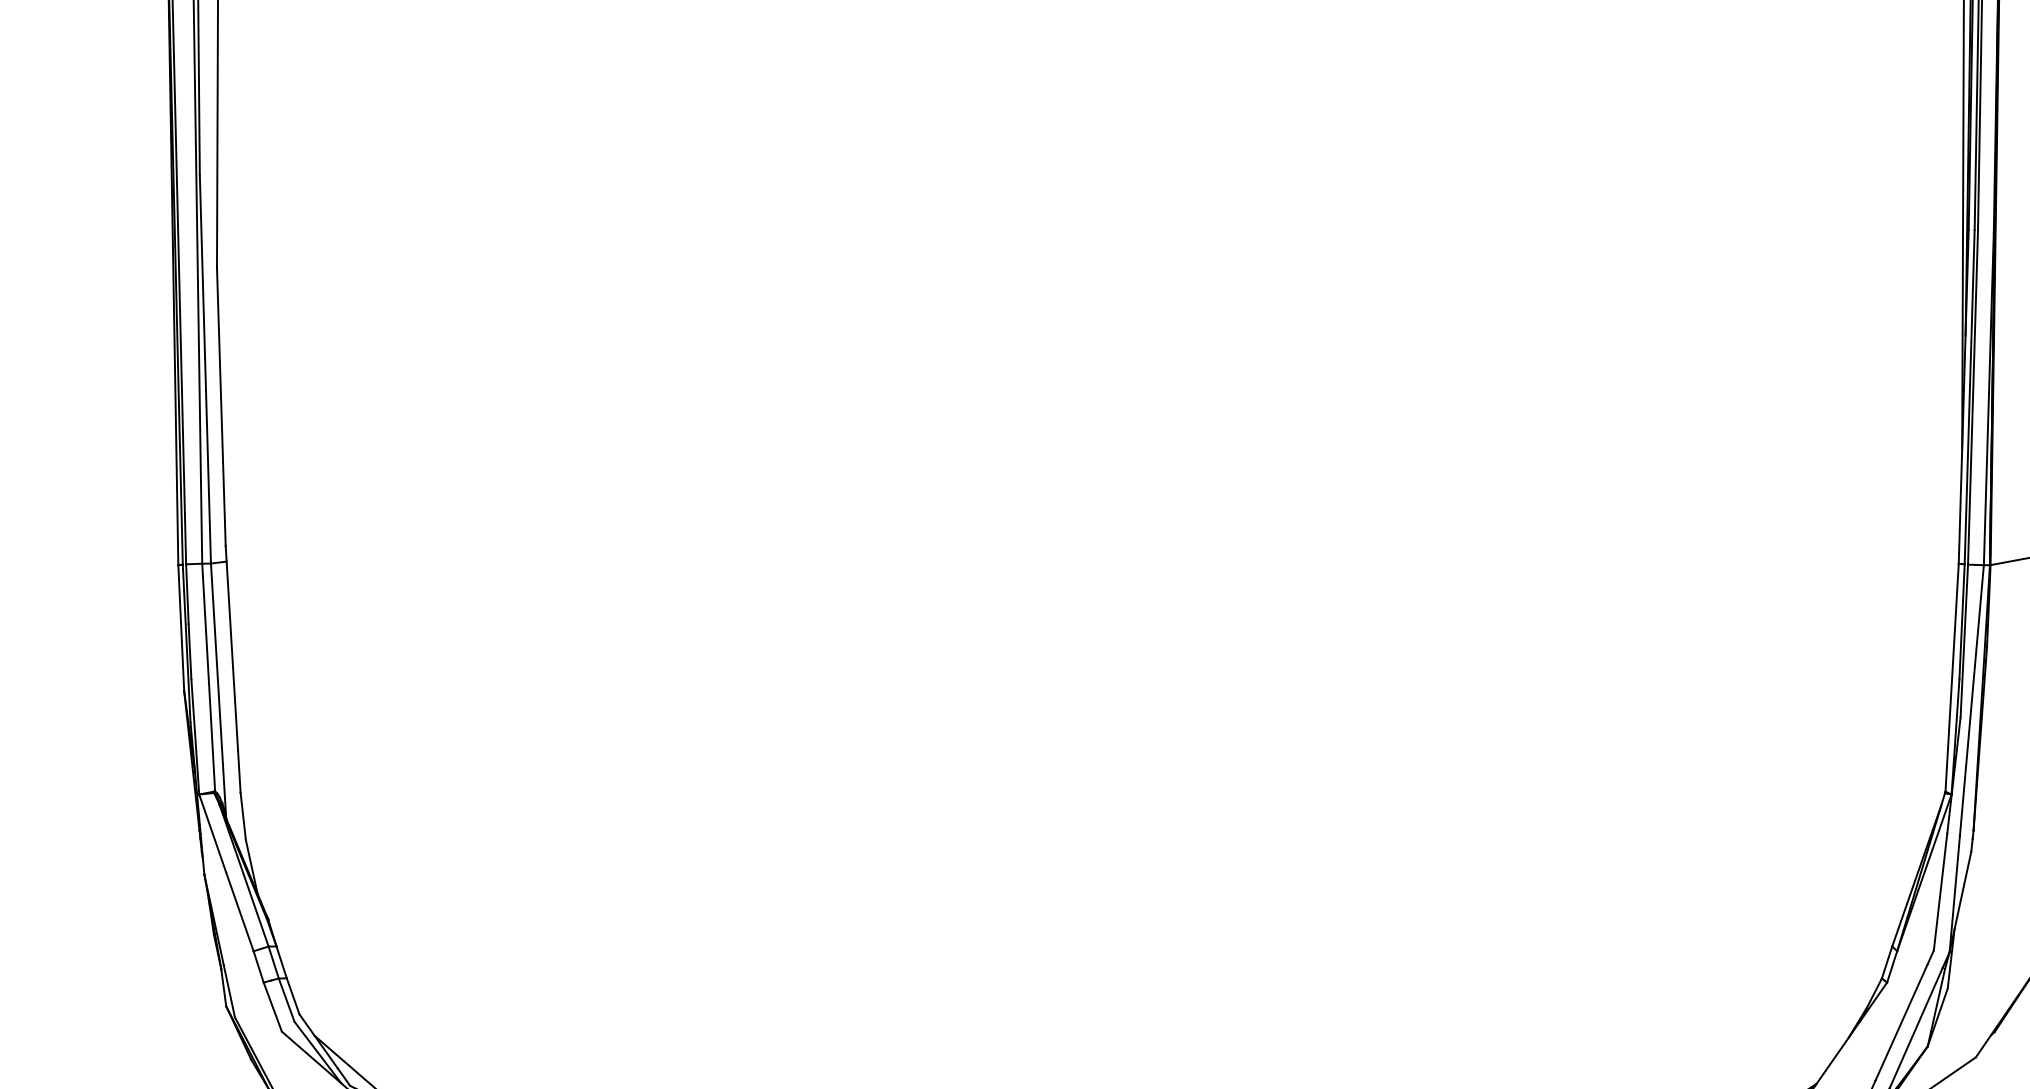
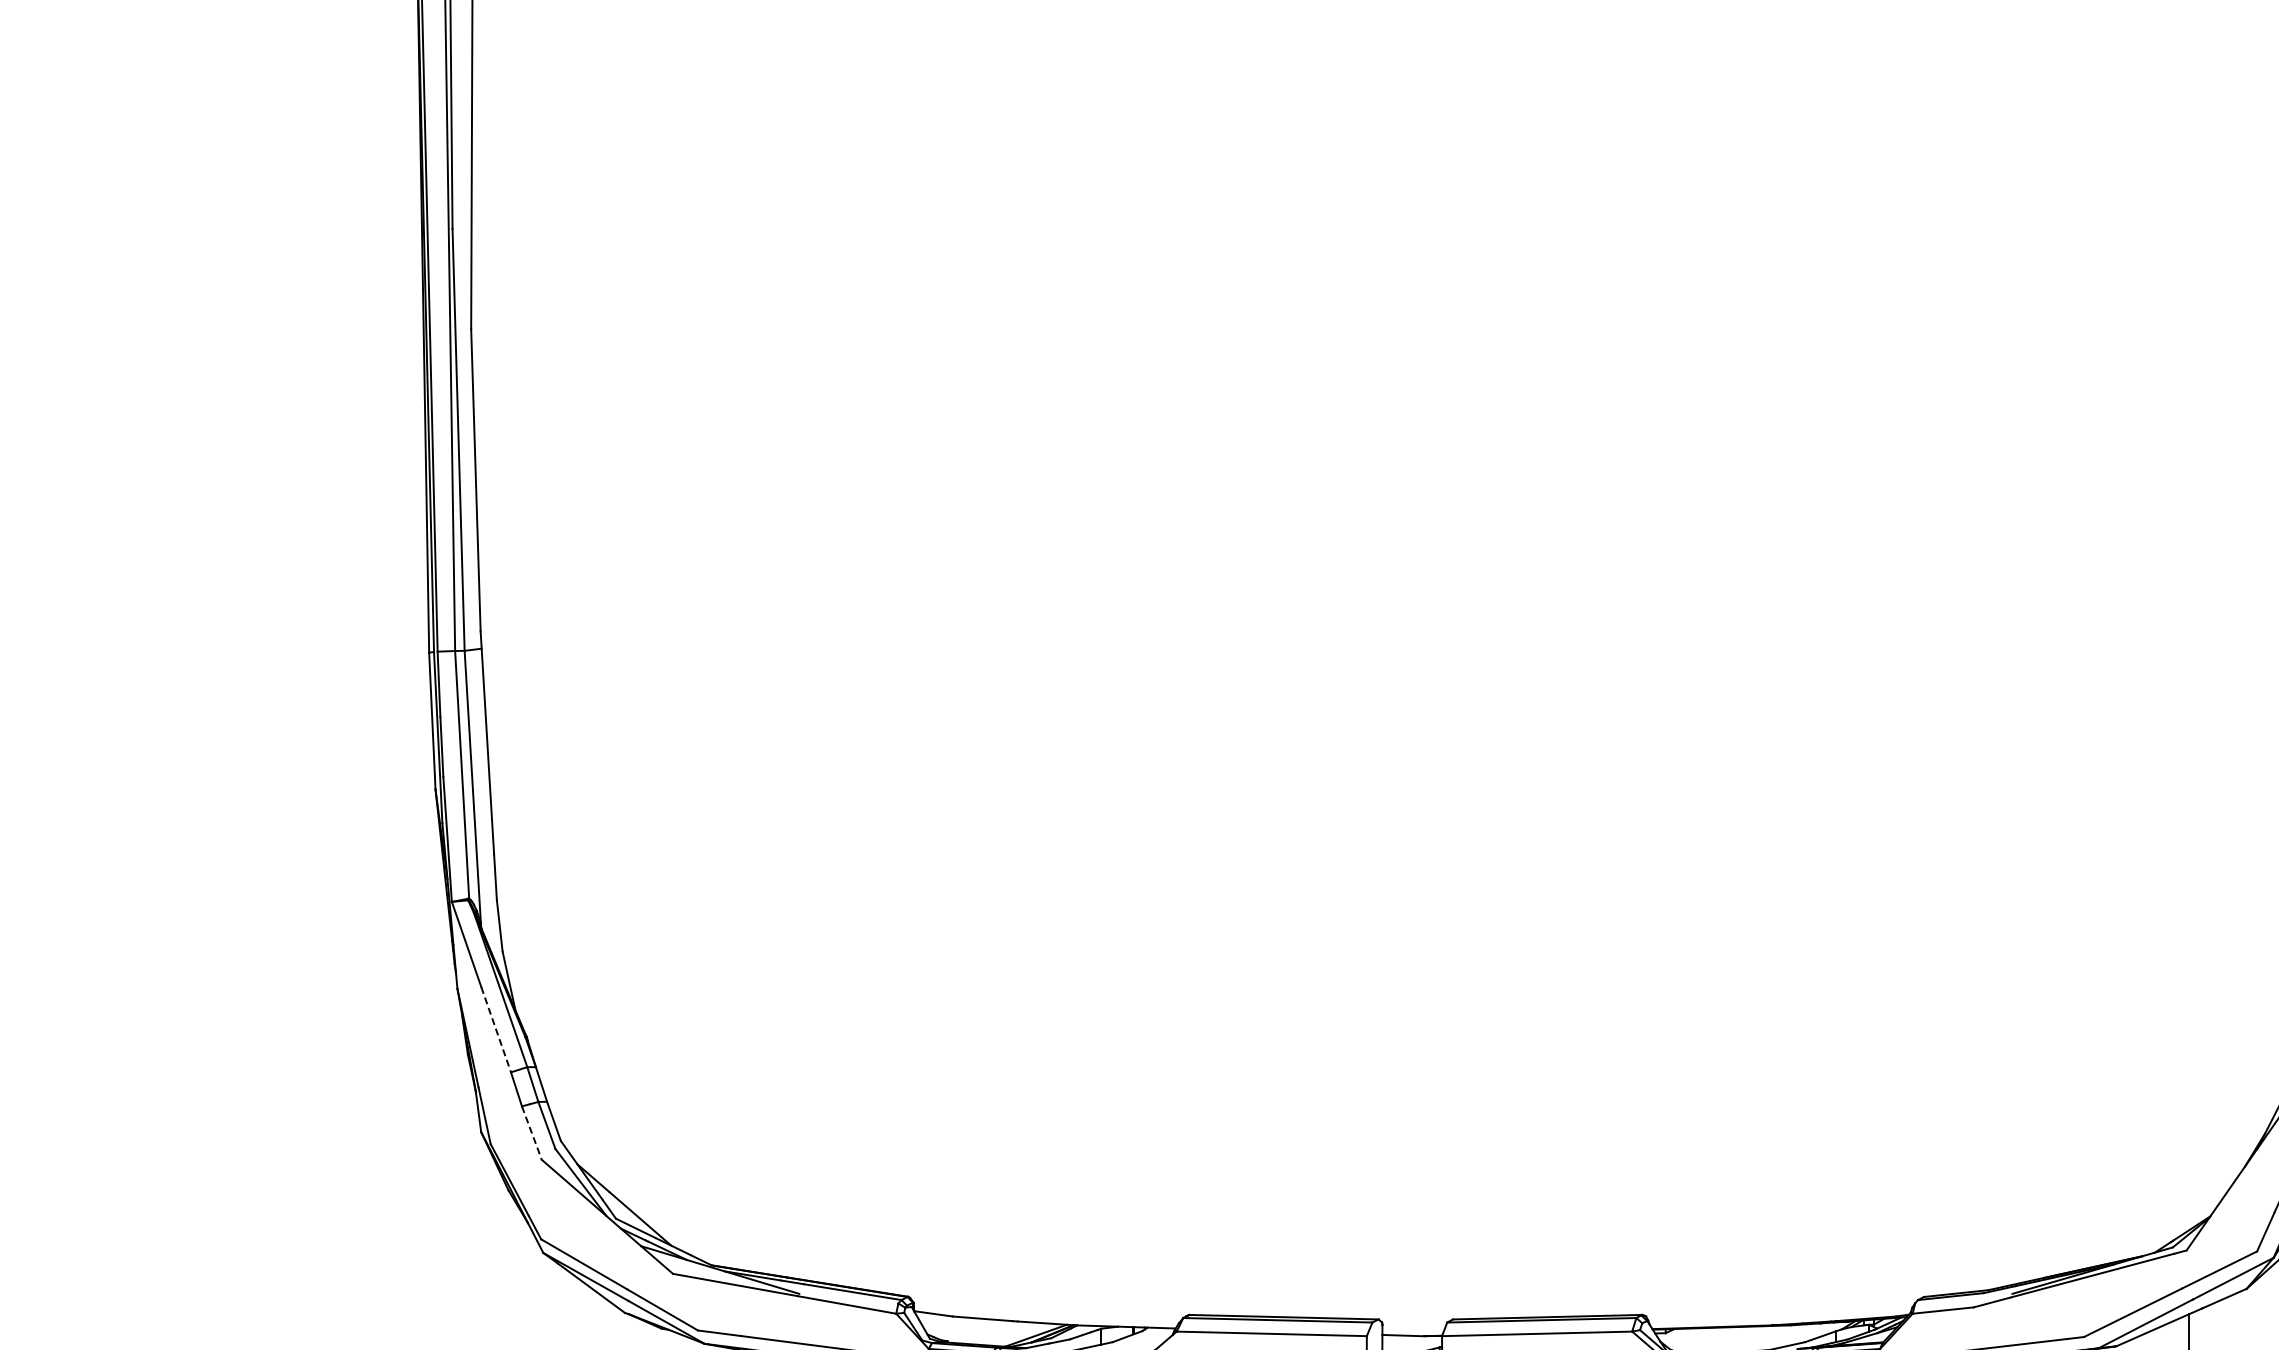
line: (240, 912) -> (496, 1030), solid -> dashed
line: (272, 1007) -> (531, 1133), solid -> dashed

